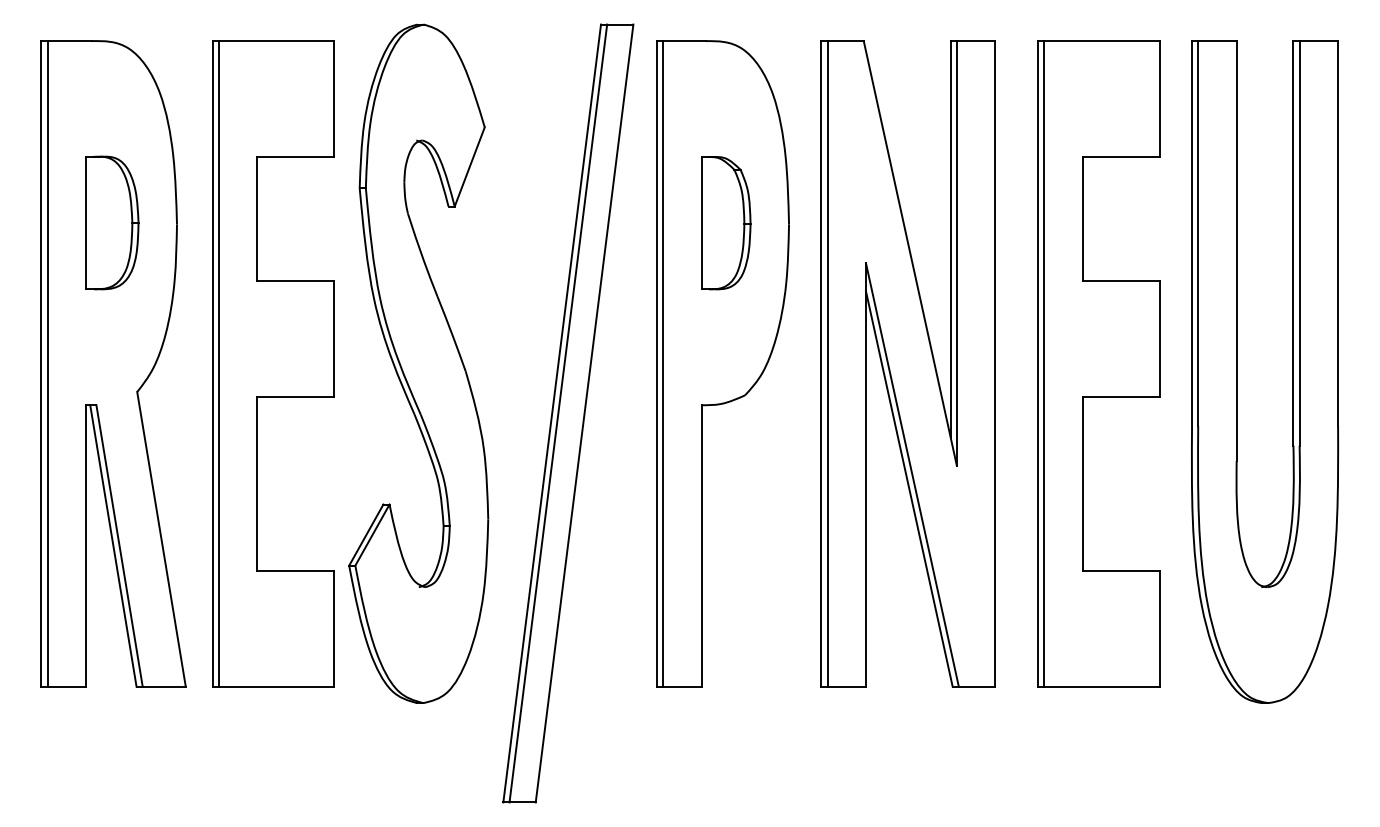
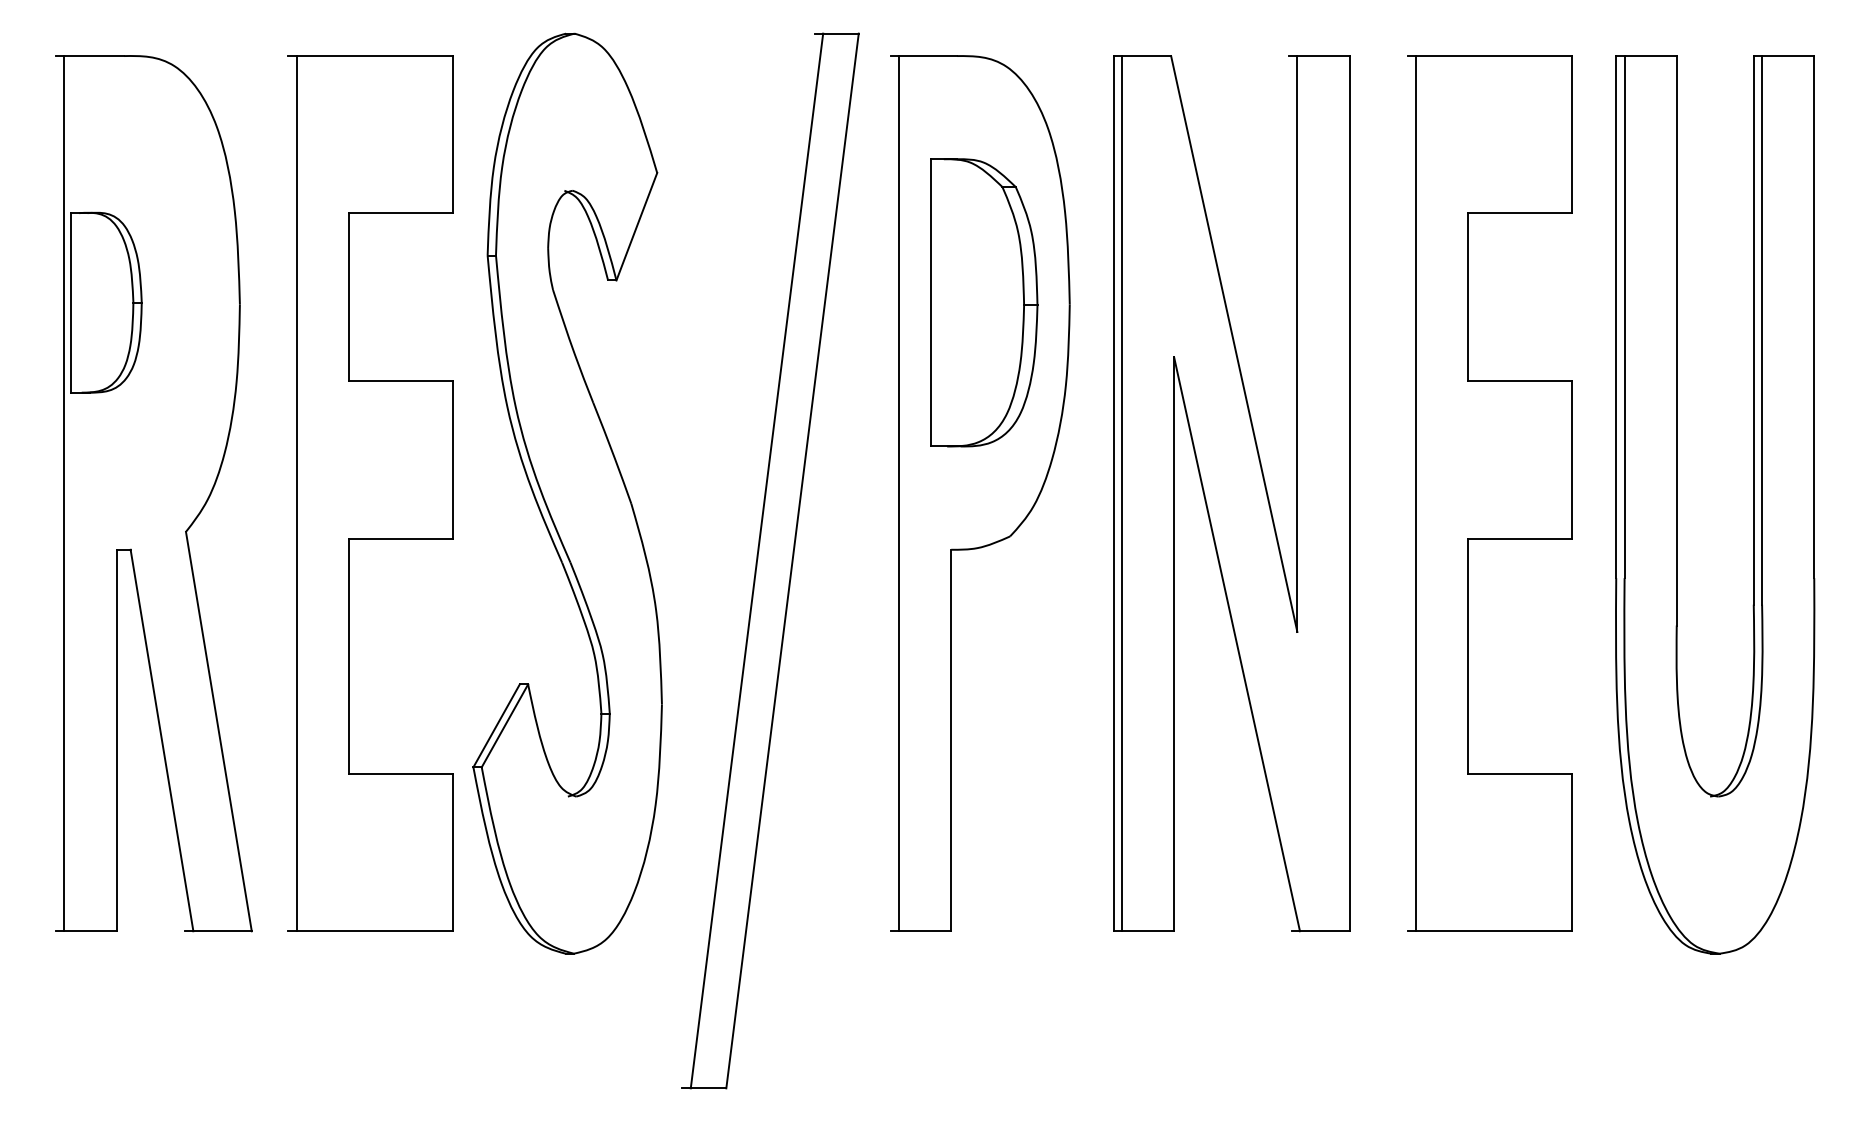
part: (112, 222) -> (106, 302), moved
part: (726, 222) -> (984, 302), size x1.6
line: (951, 239) -> (1289, 324), removed
line: (41, 363) -> (56, 493), removed
line: (212, 363) -> (288, 493), removed
line: (656, 363) -> (890, 493), removed
line: (1038, 363) -> (1407, 493), removed
line: (552, 413) -> (748, 560), removed
line: (909, 489) -> (1232, 663), removed
line: (113, 545) -> (153, 740), removed

